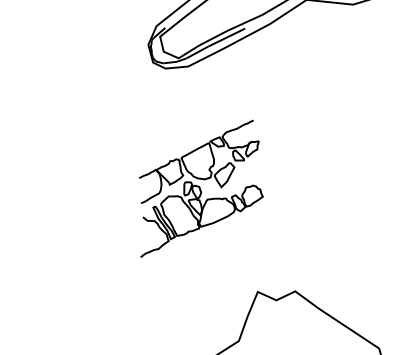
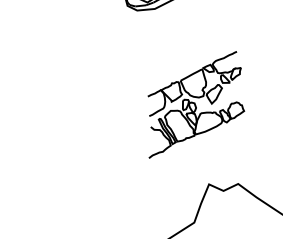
part: (201, 188) -> (196, 104), moved

